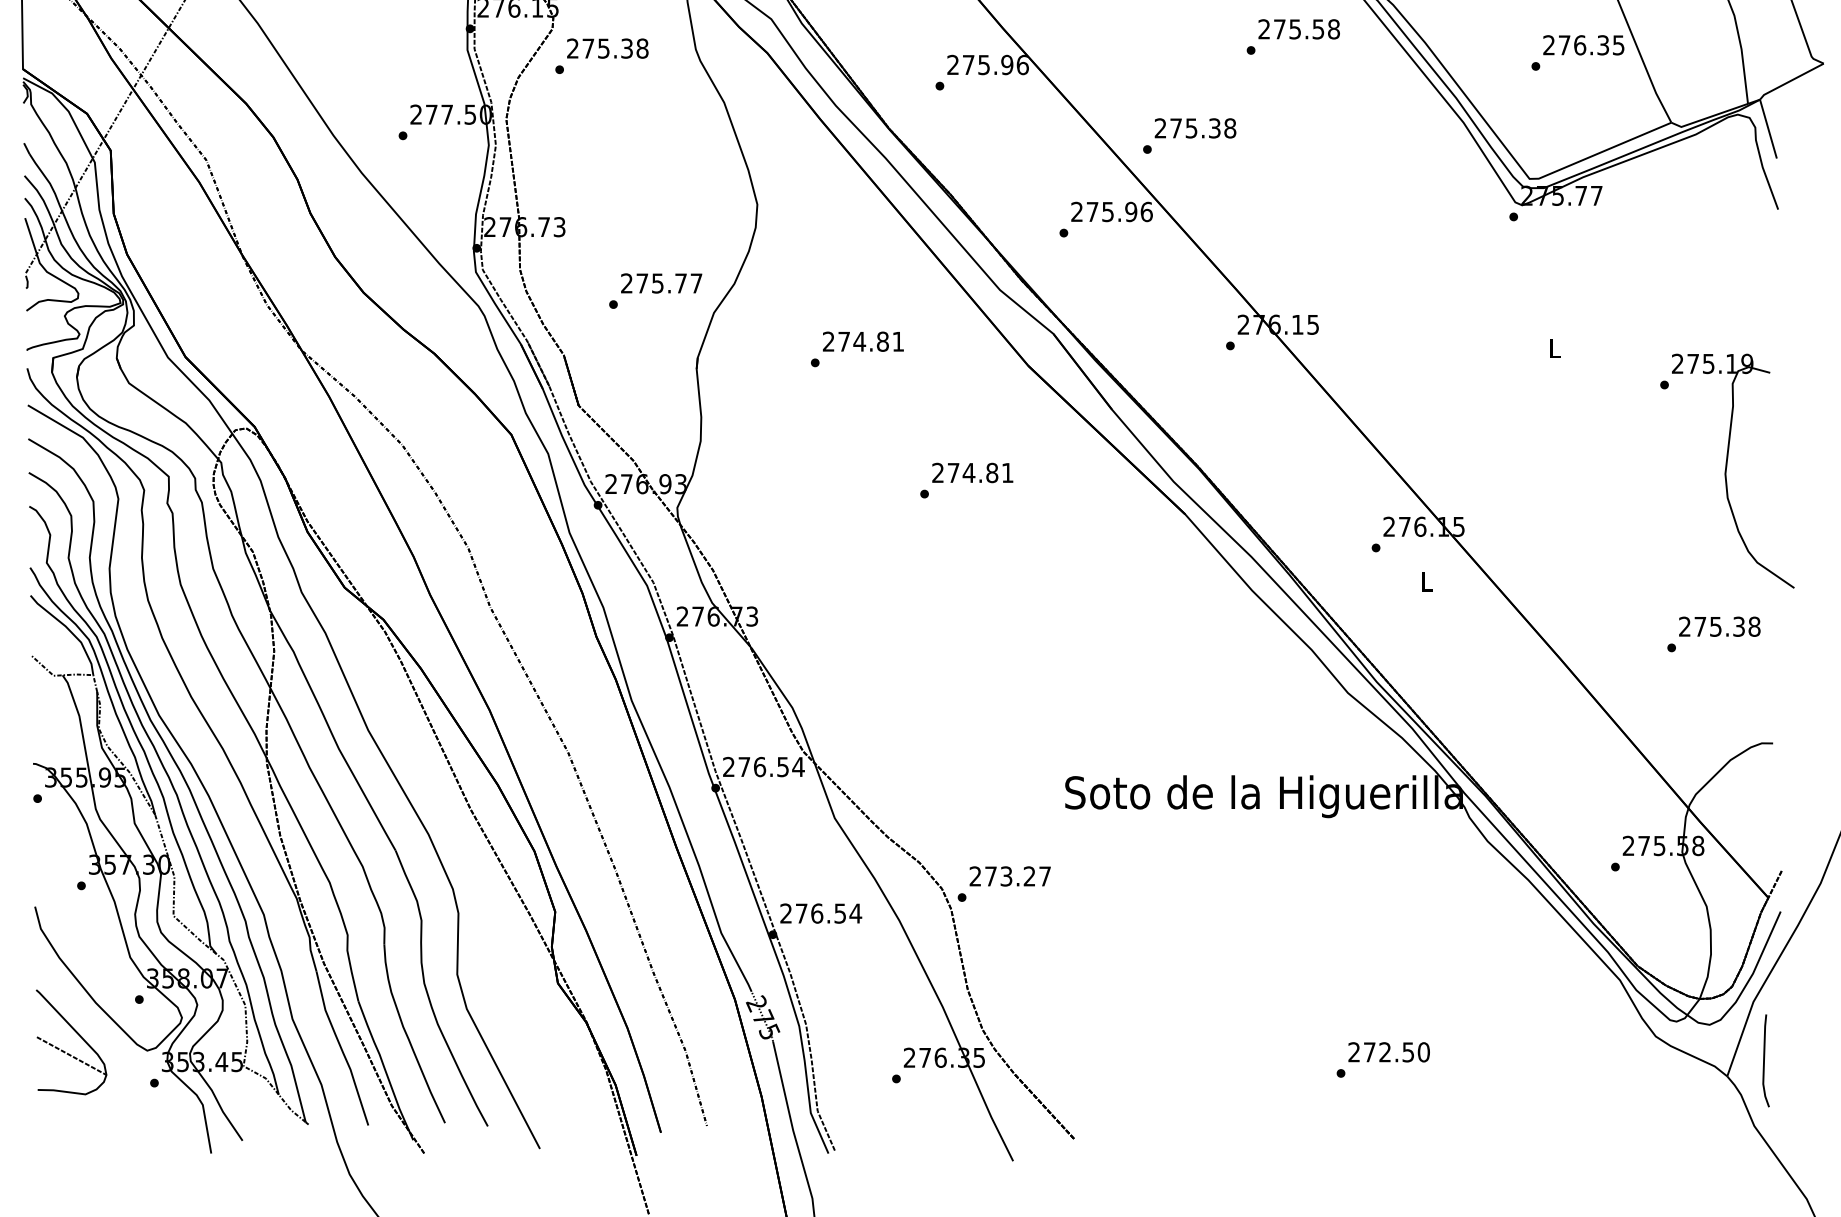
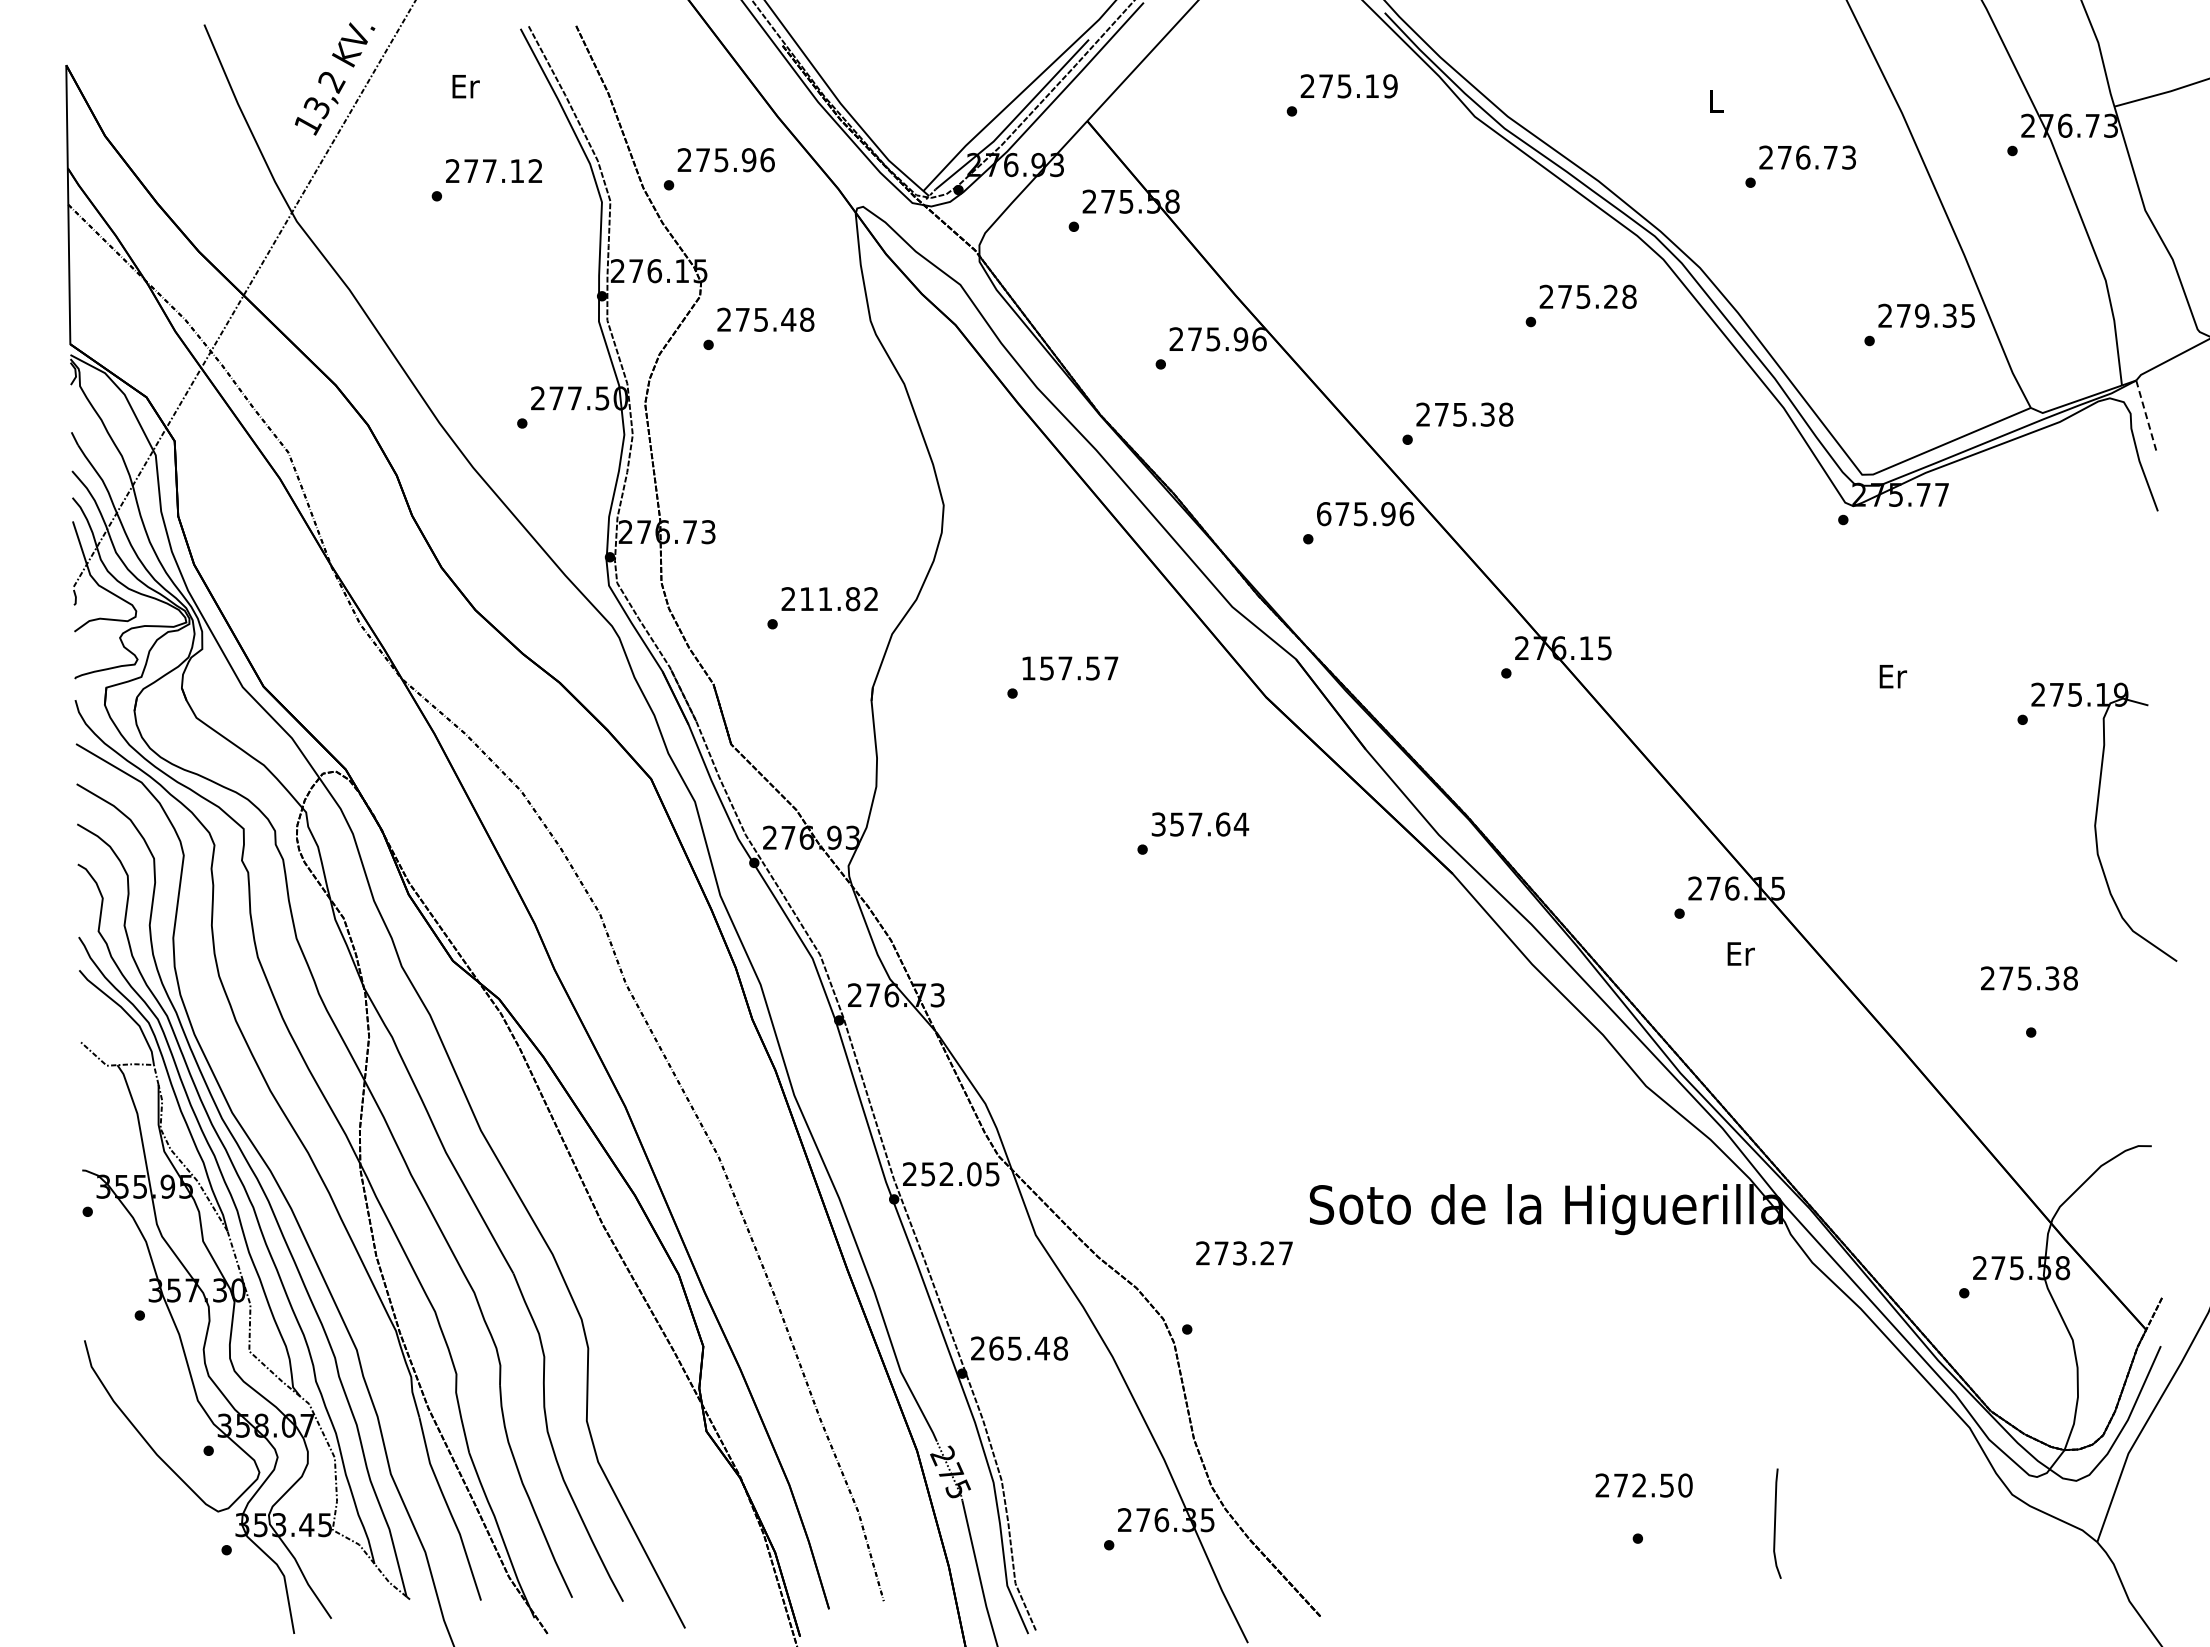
text: (1317, 29) -> (1610, 296), 275.58 -> 275.28
text: (1580, 44) -> (1922, 315), 276.35 -> 279.35
text: (626, 48) -> (788, 319), 275.38 -> 275.48
line: (1768, 129) -> (2146, 416), solid -> dashed
text: (1077, 212) -> (1324, 514), 275.96 -> 675.96
text: (669, 283) -> (839, 599), 275.77 -> 211.82
text: (863, 341) -> (1069, 668), 274.81 -> 157.57
text: (1555, 348) -> (1893, 676), L -> Er
text: (973, 472) -> (1200, 824), 274.81 -> 357.64
text: (1427, 581) -> (1740, 953), L -> Er
text: (1719, 626) -> (2029, 978), moved
text: (771, 767) -> (960, 1174), 276.54 -> 252.05
text: (1010, 876) -> (1244, 1253), moved
text: (828, 913) -> (1028, 1348), 276.54 -> 265.48
part: (77, 1034) -> (135, 1492), removed
text: (1388, 1052) -> (1643, 1485), moved
line: (1764, 1060) -> (1775, 1523), moved

